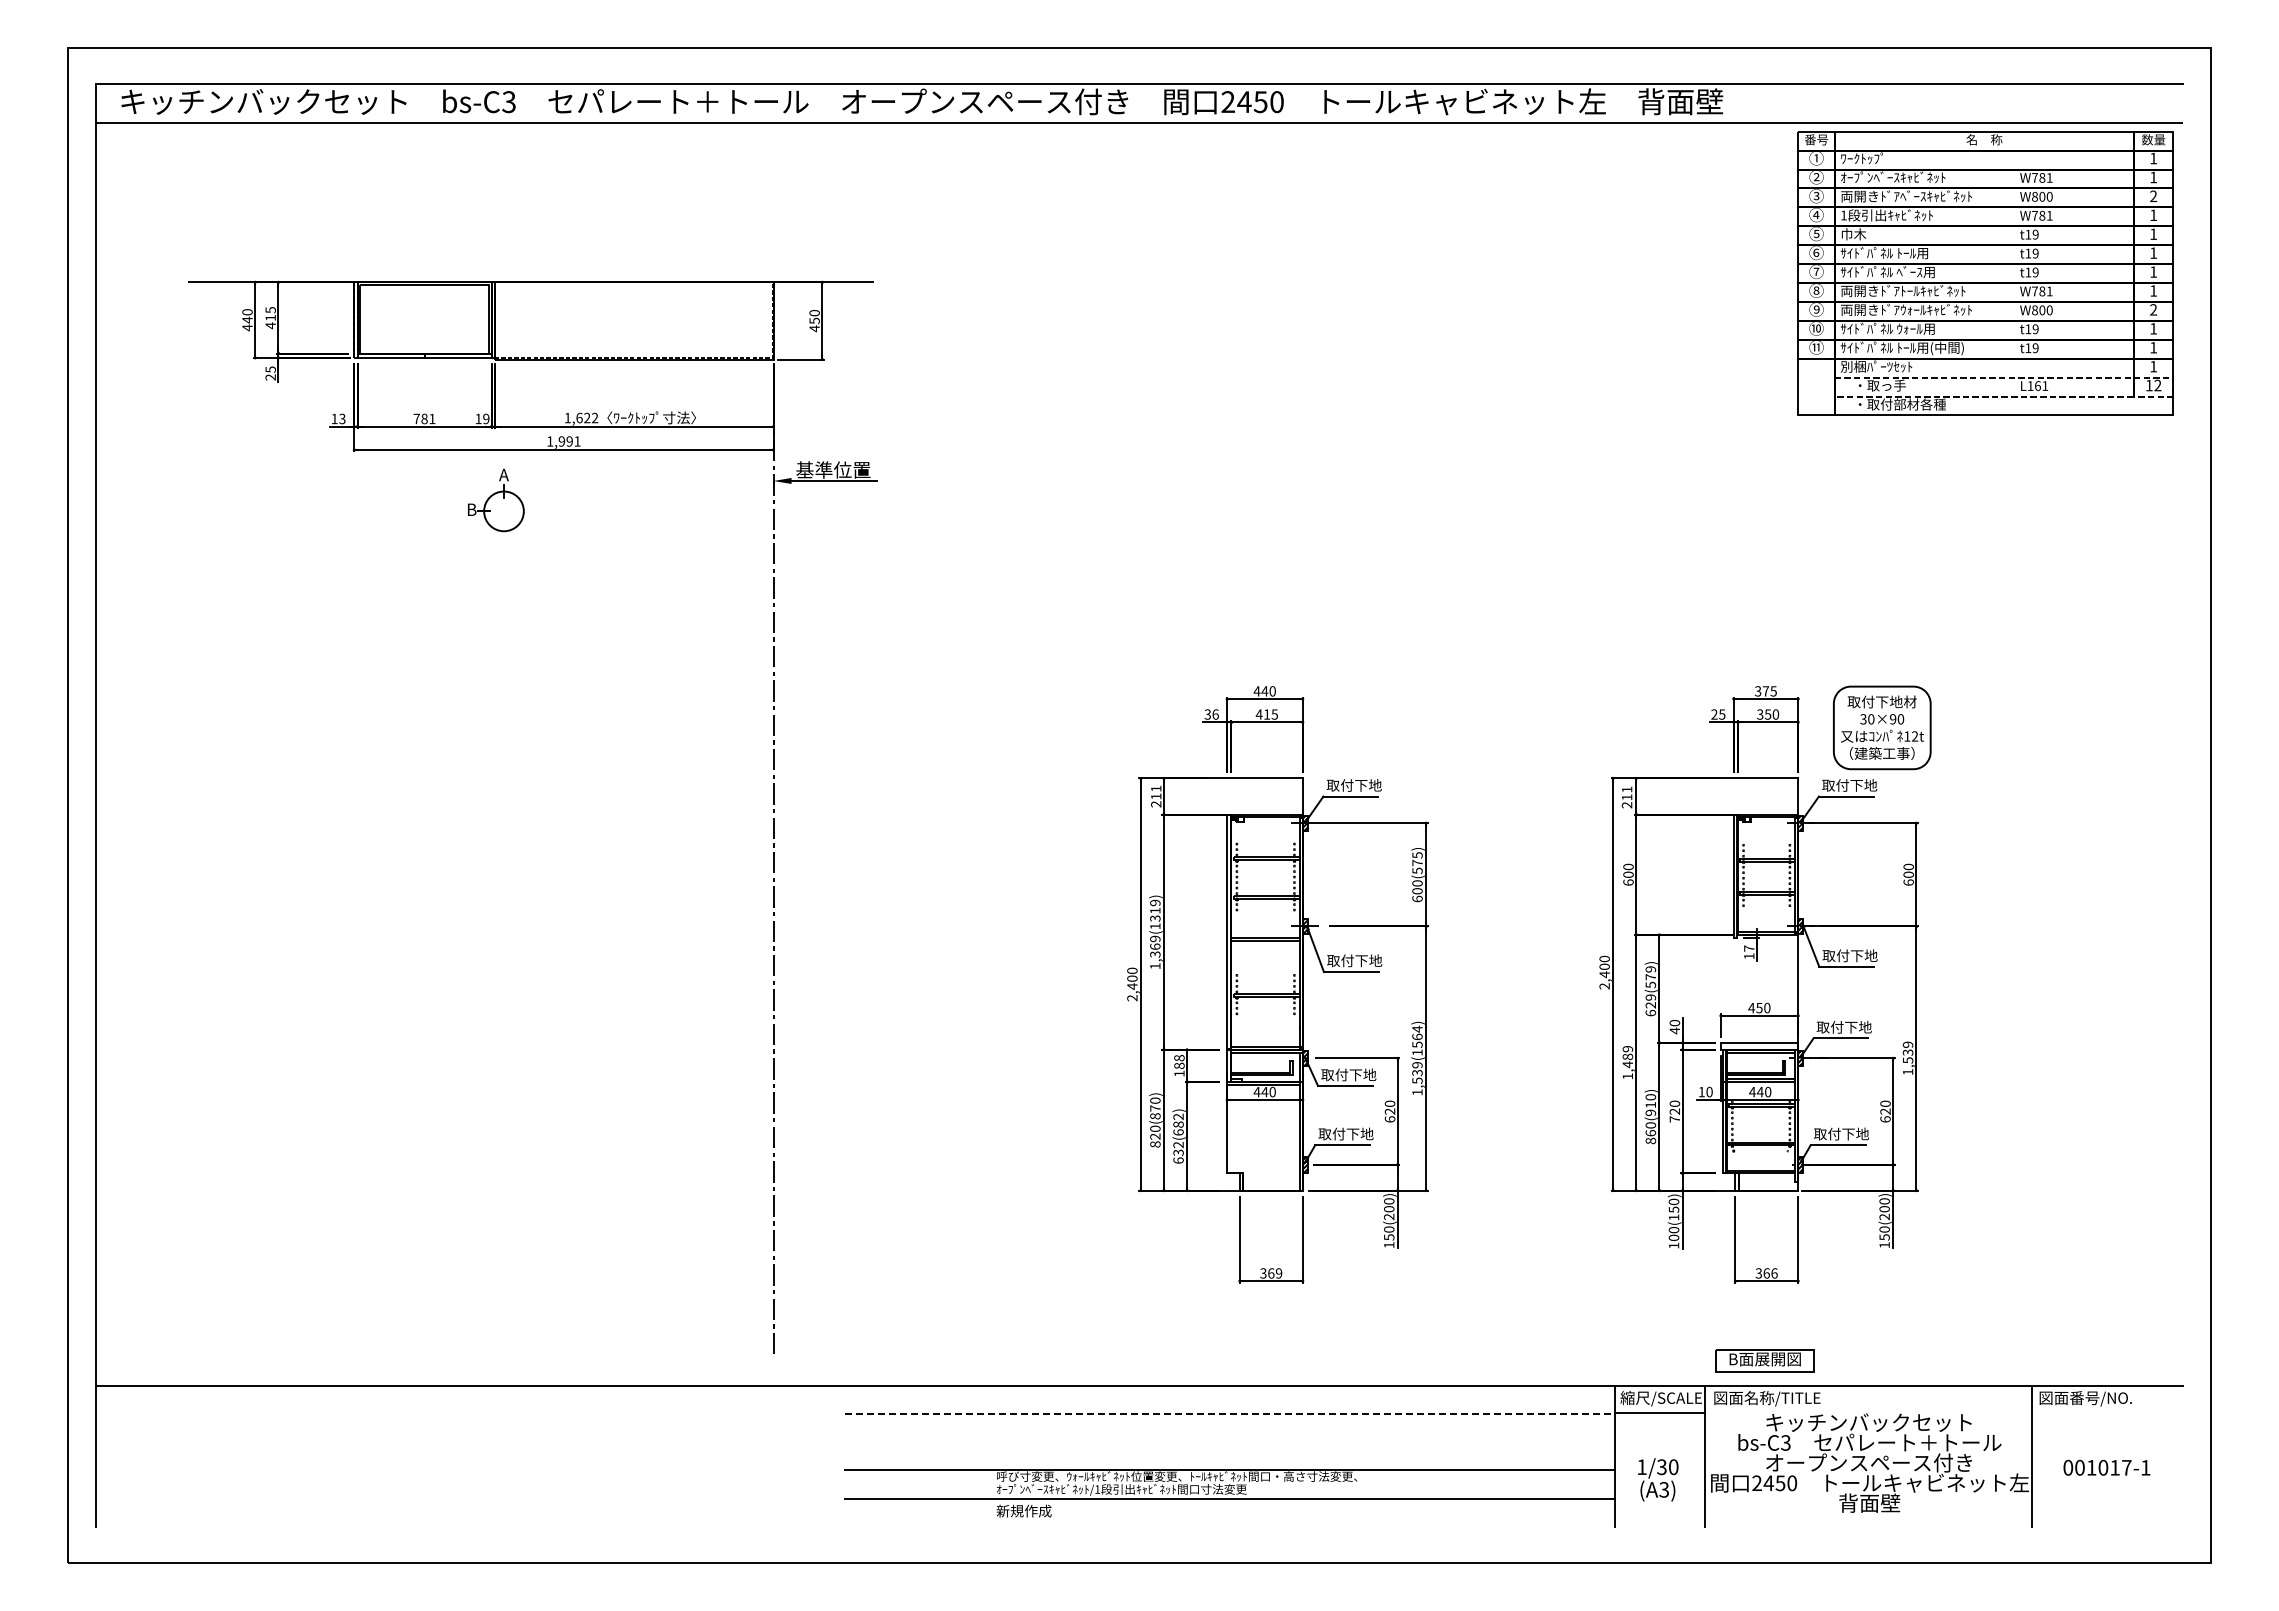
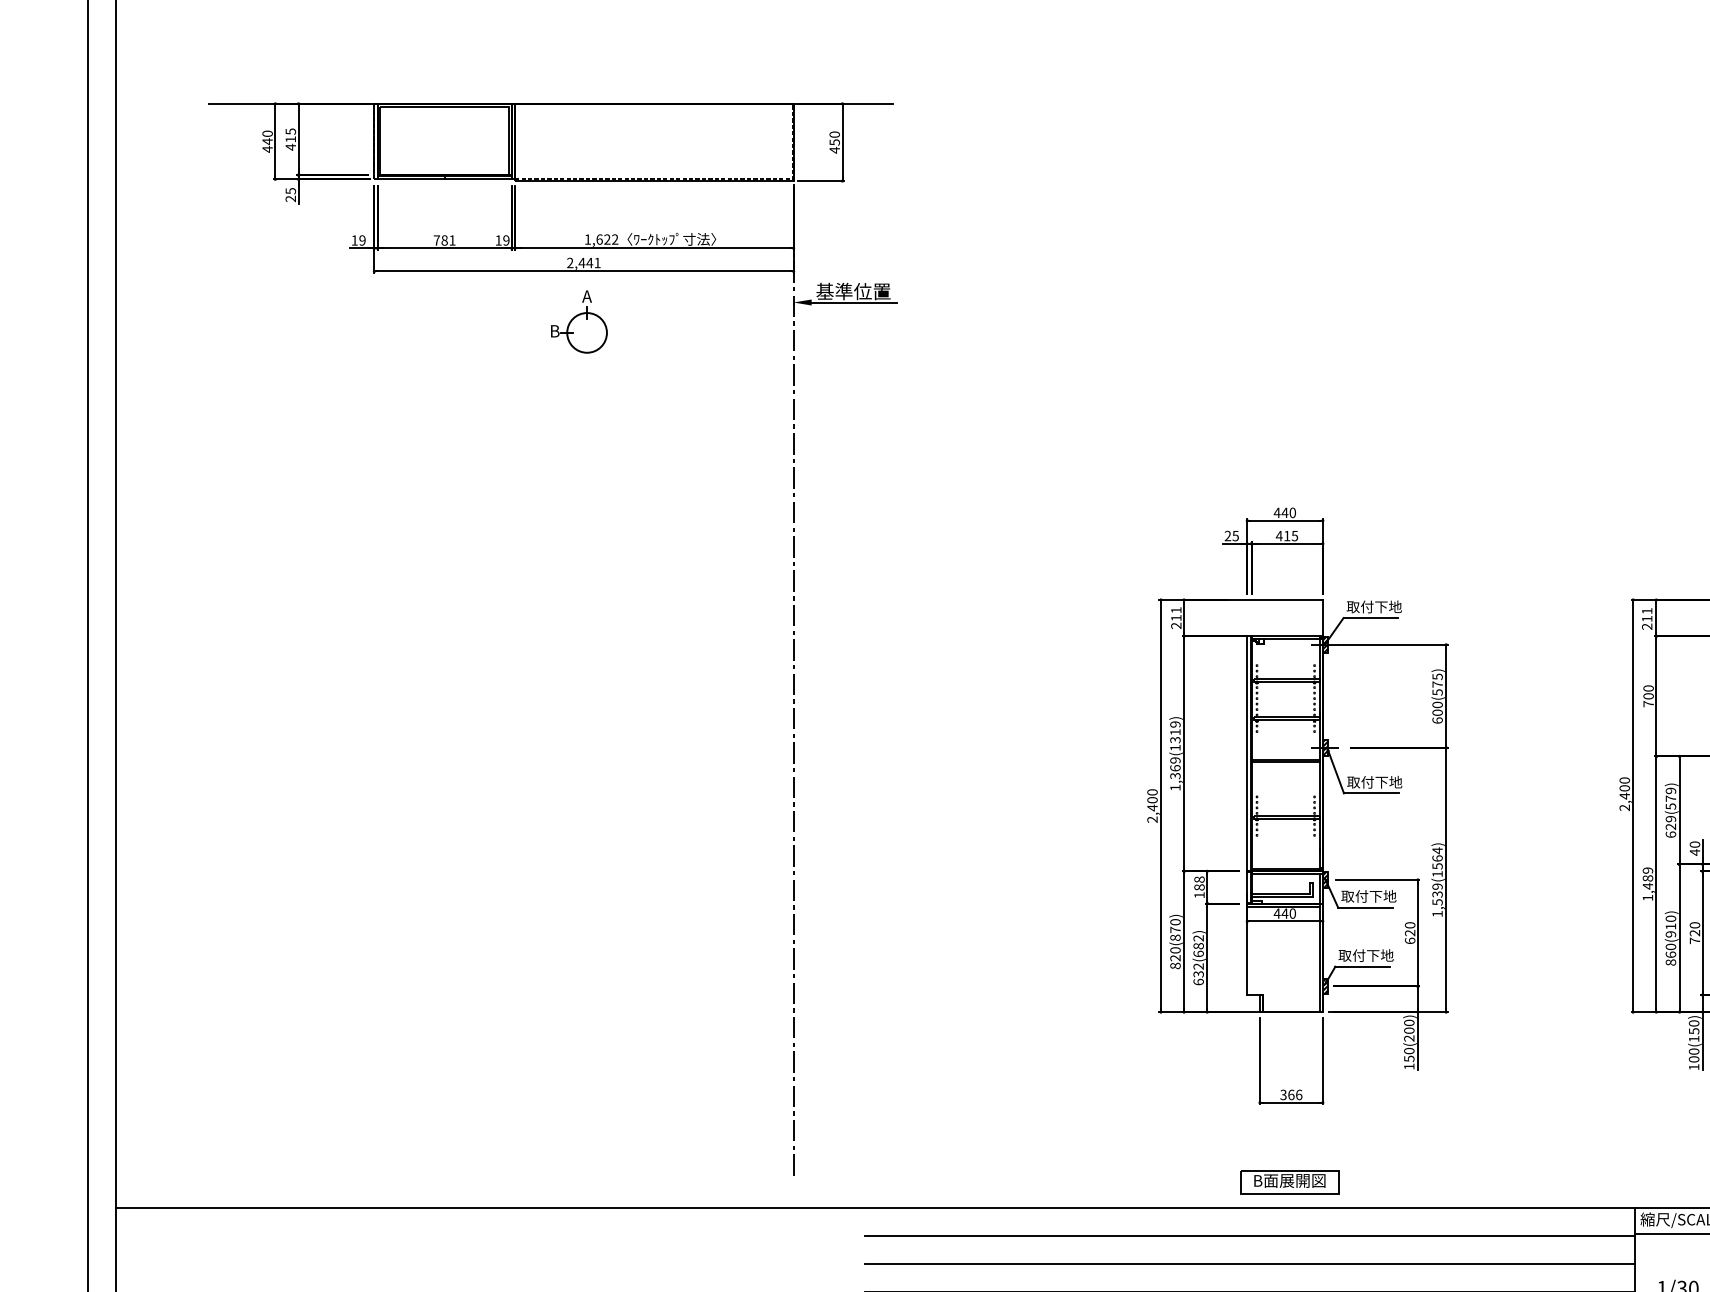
text: (342, 419) -> (362, 241), 13 -> 19
text: (560, 441) -> (580, 263), 1,991 -> 2,441
part: (496, 500) -> (579, 322), moved
text: (1211, 714) -> (1231, 536), 36 -> 25
text: (1628, 882) -> (1648, 704), 600 -> 700
text: (1278, 1273) -> (1298, 1095), 369 -> 366
part: (1269, 1360) -> (1289, 1182), added
line: (1230, 1414) -> (1250, 1236), dashed -> solid
line: (1229, 1442) -> (1249, 1264), added

